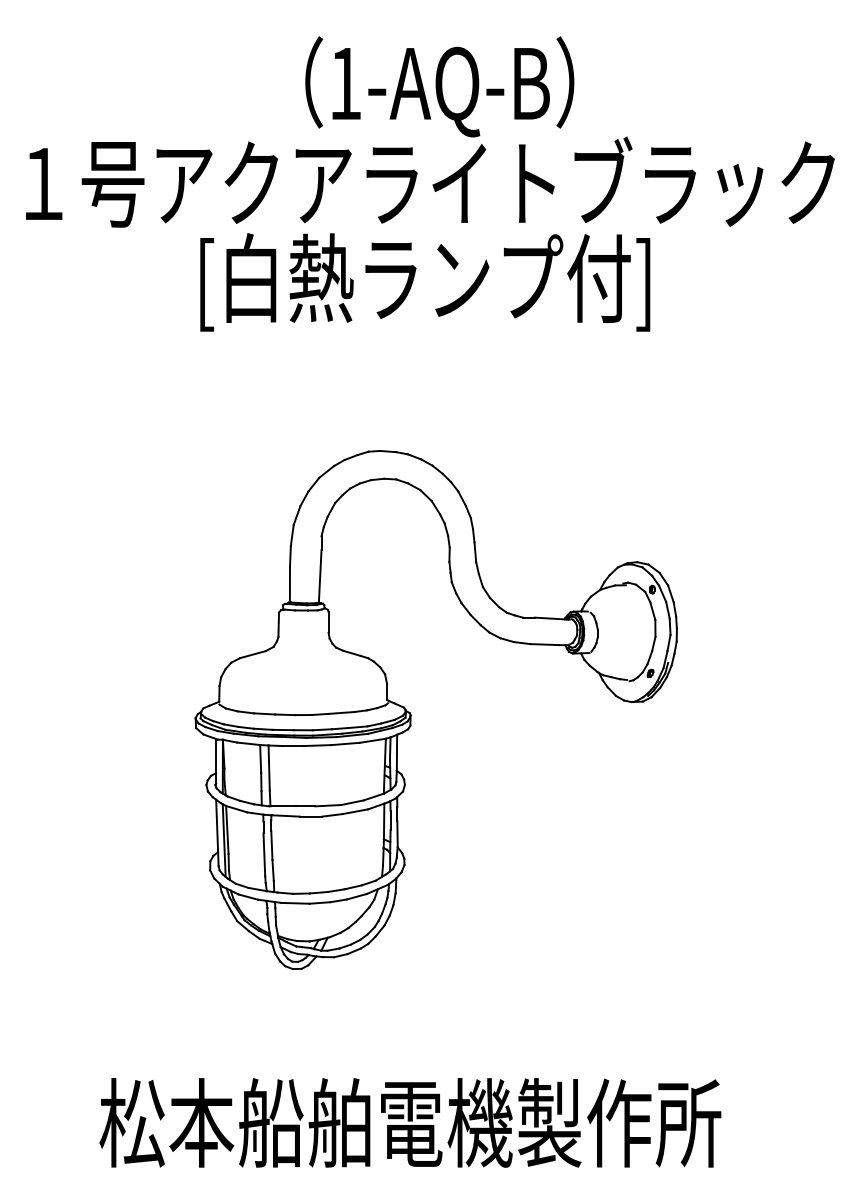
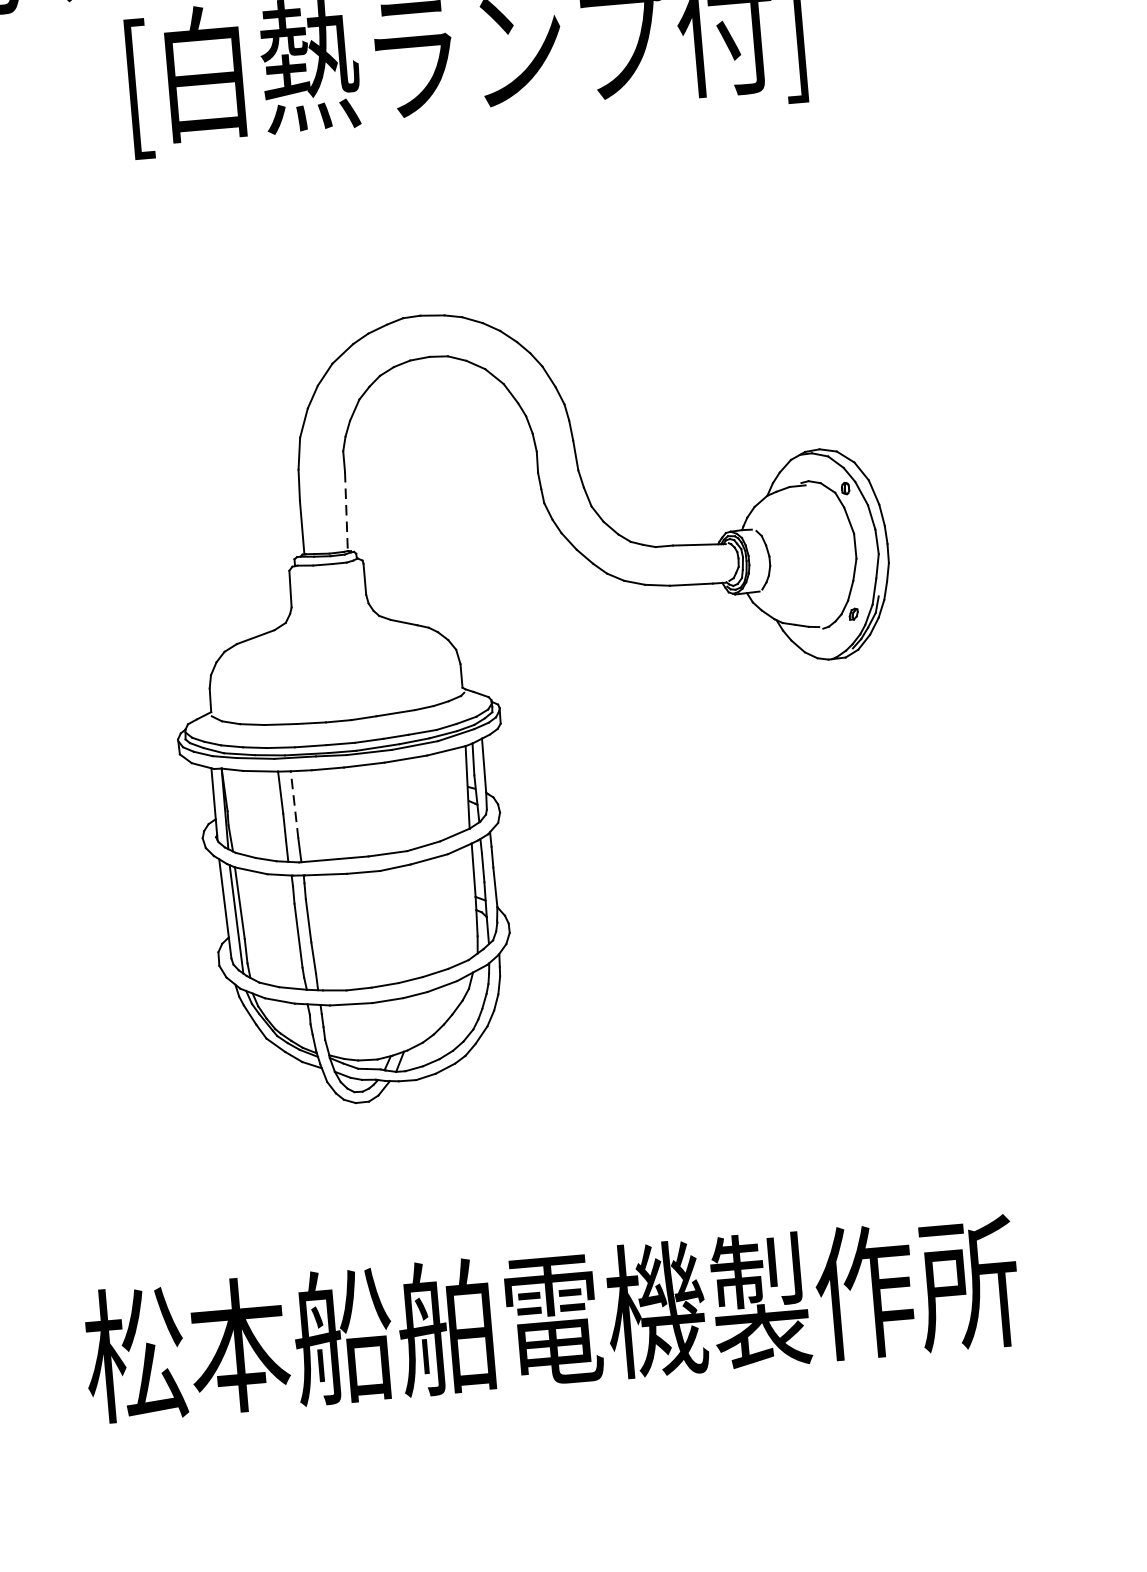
line: (320, 577) -> (346, 512), solid -> dashed
line: (269, 768) -> (295, 805), solid -> dashed

